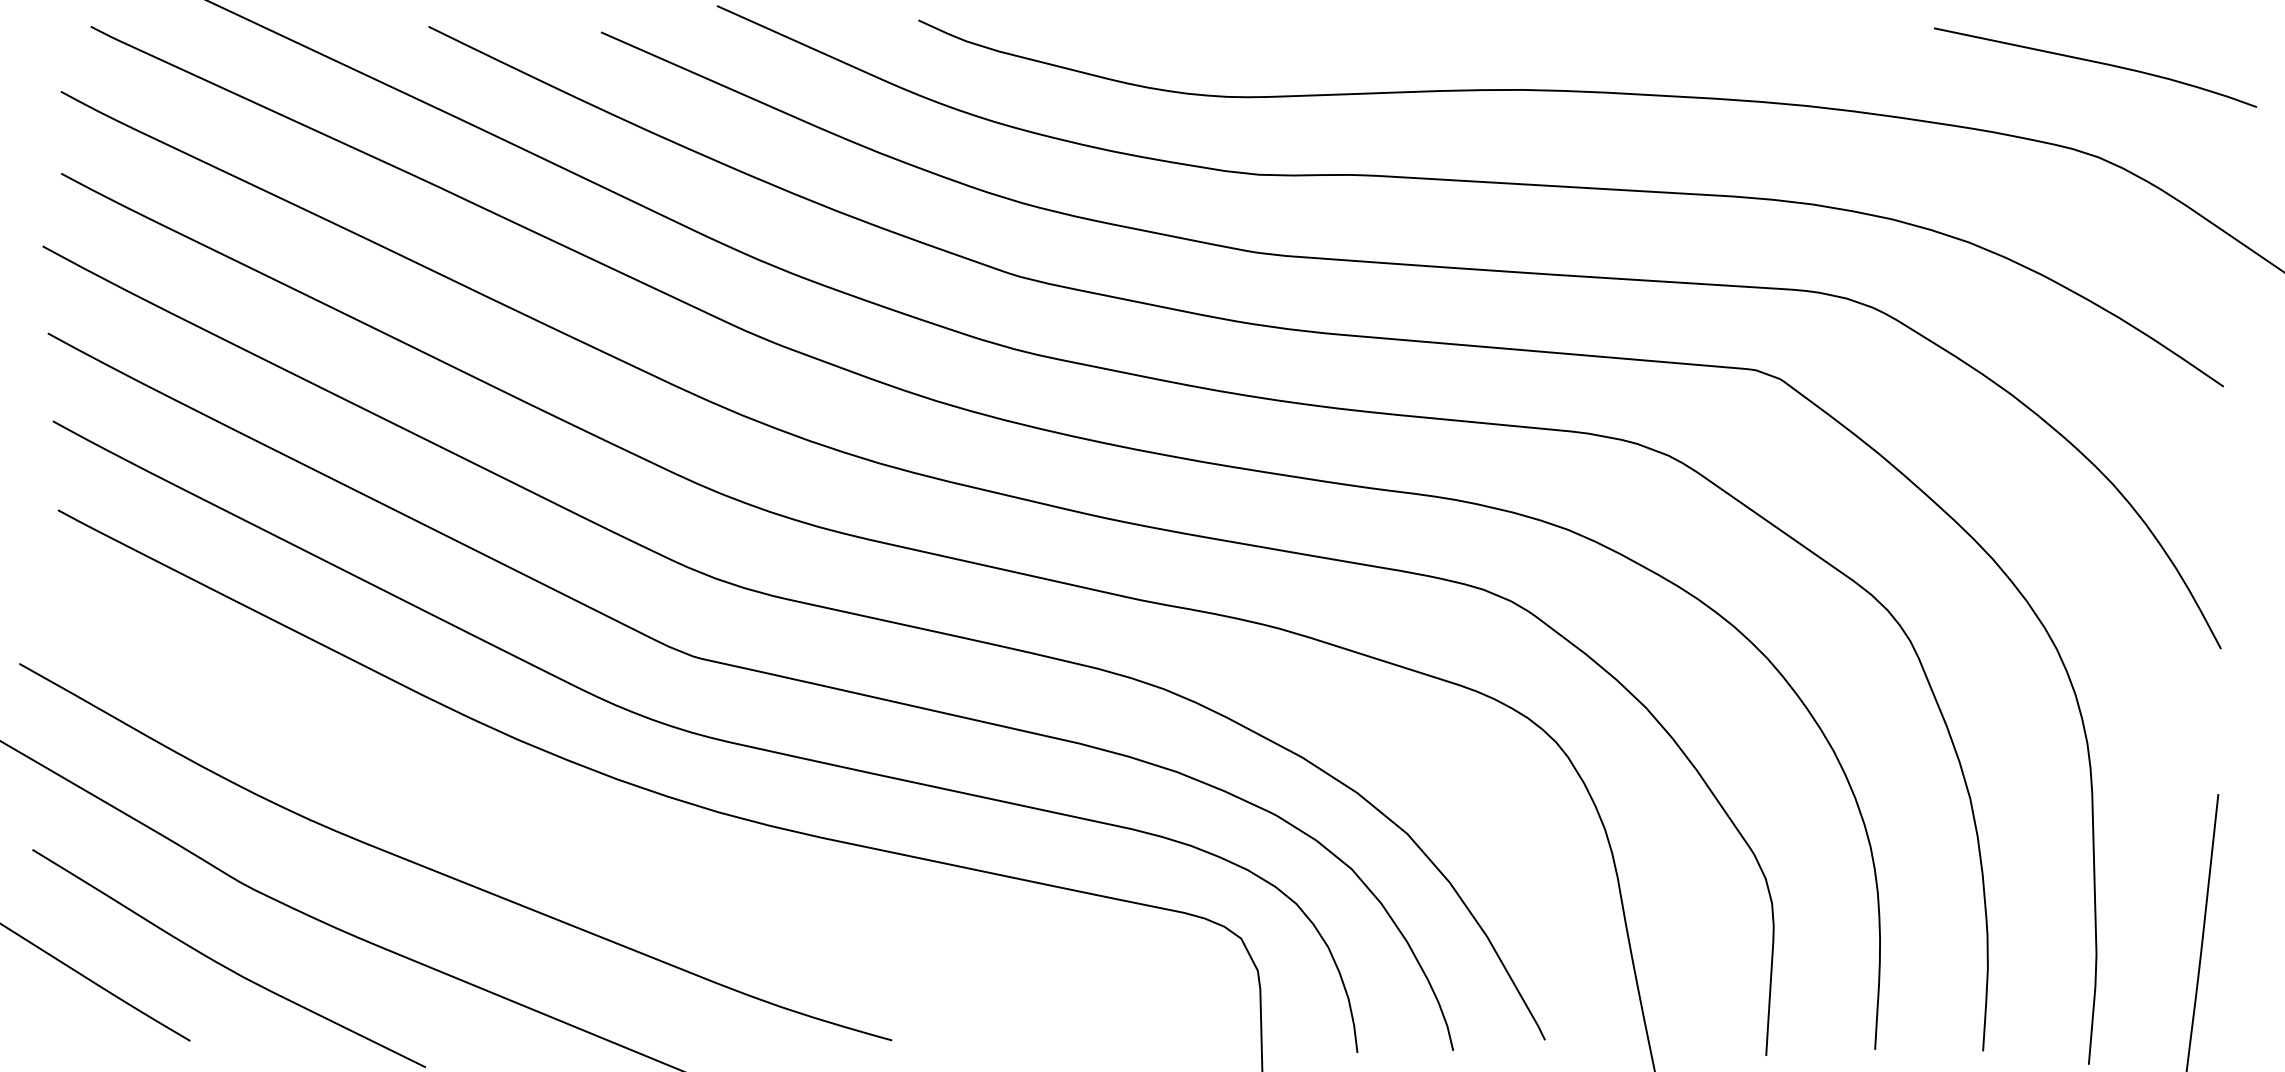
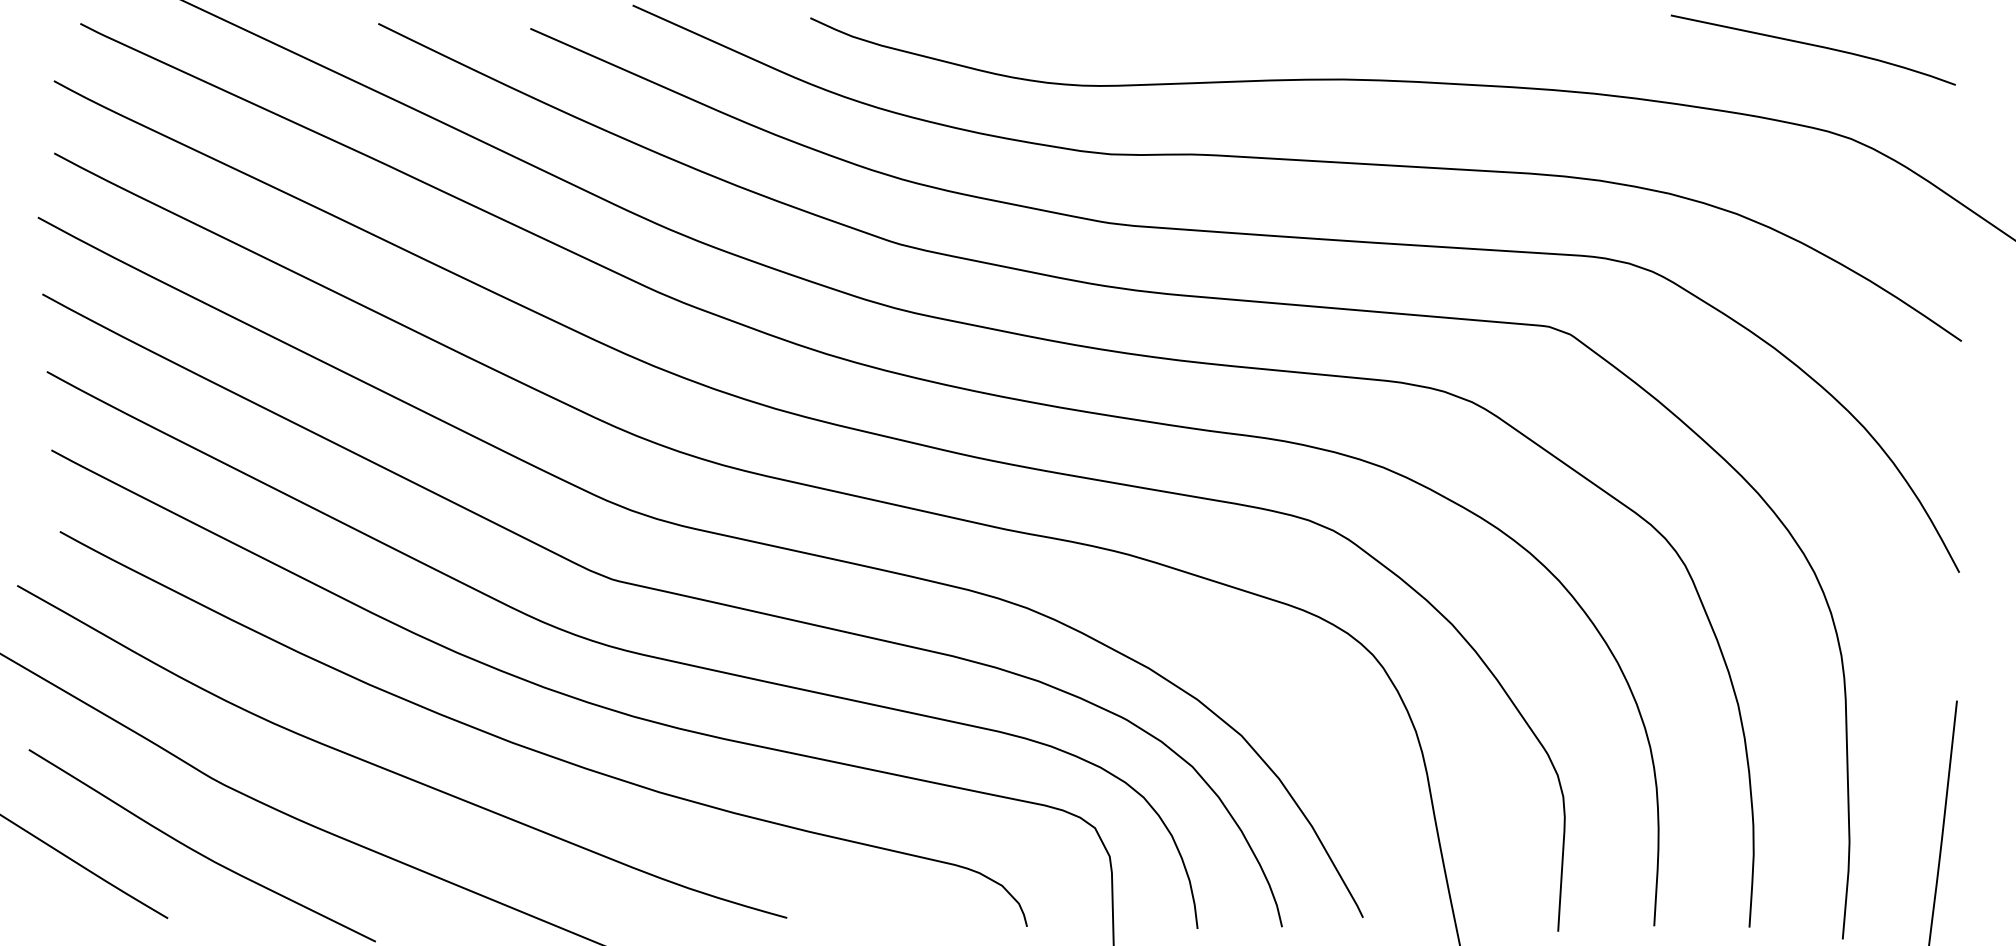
curve: (2096, 63) -> (1814, 46), moved
curve: (608, 850) -> (536, 750), added

